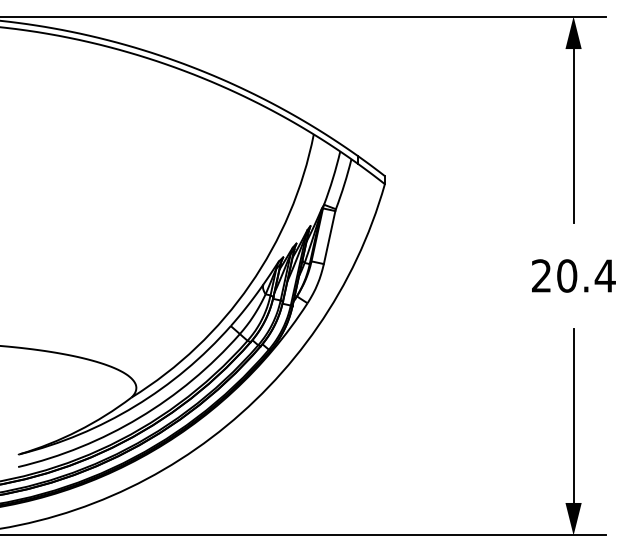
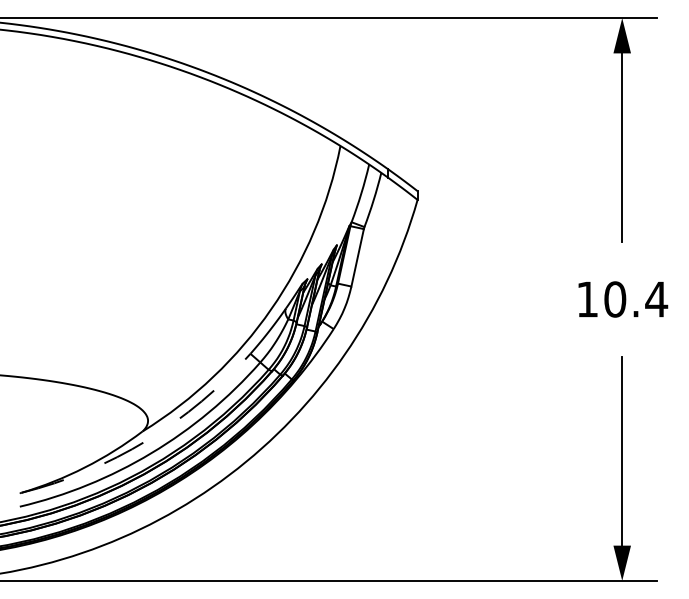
text: (541, 275) -> (587, 298), 20.4 -> 10.4
arc: (135, 406) -> (147, 441), solid -> dashed

